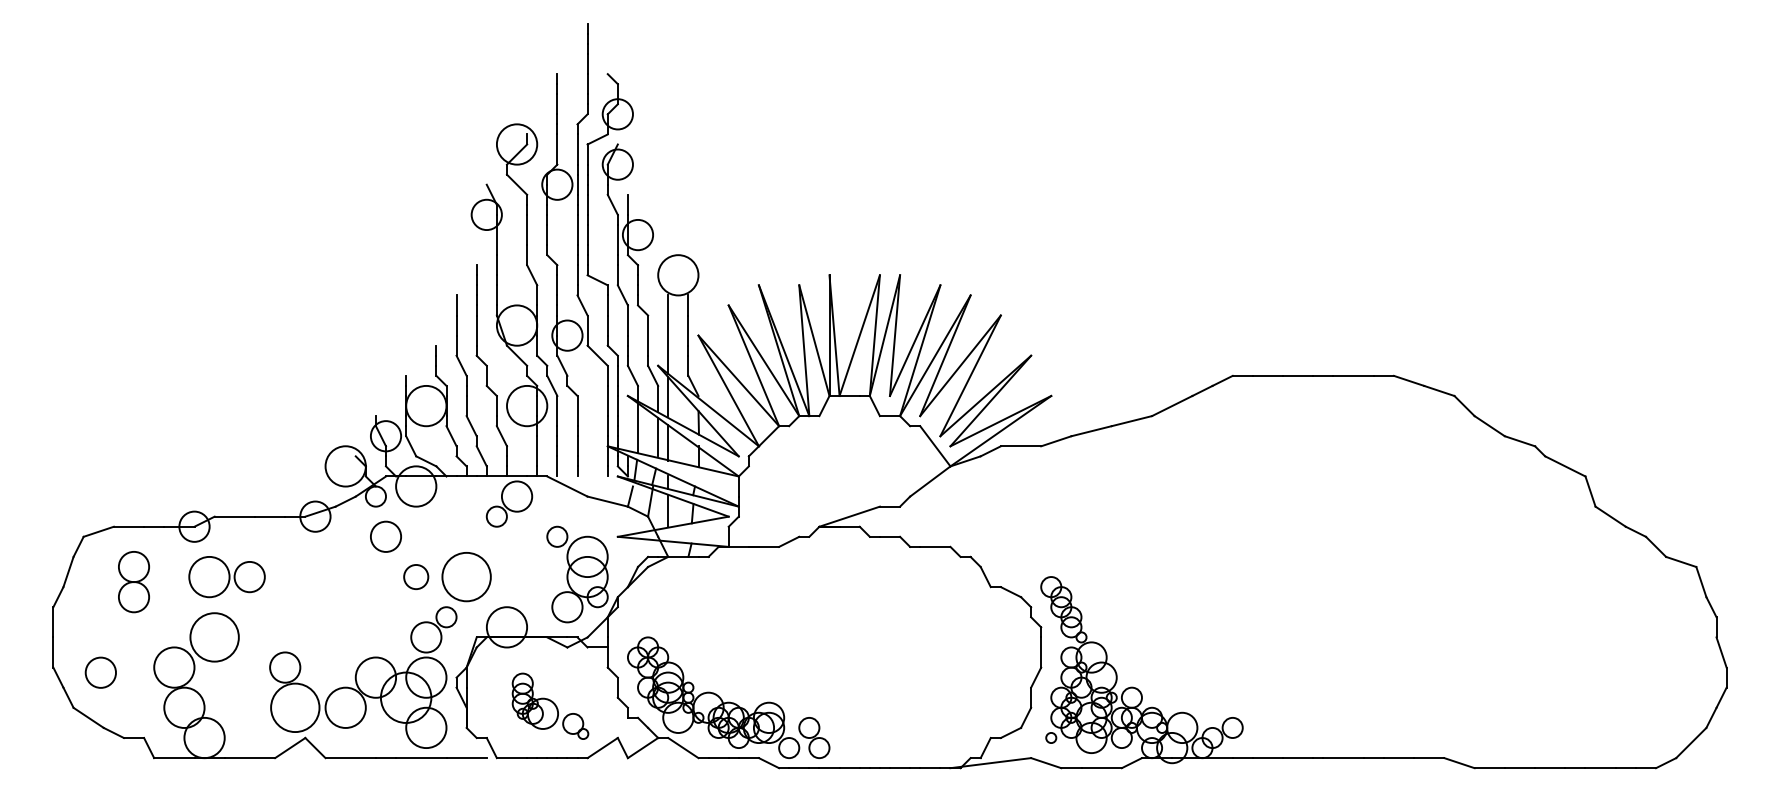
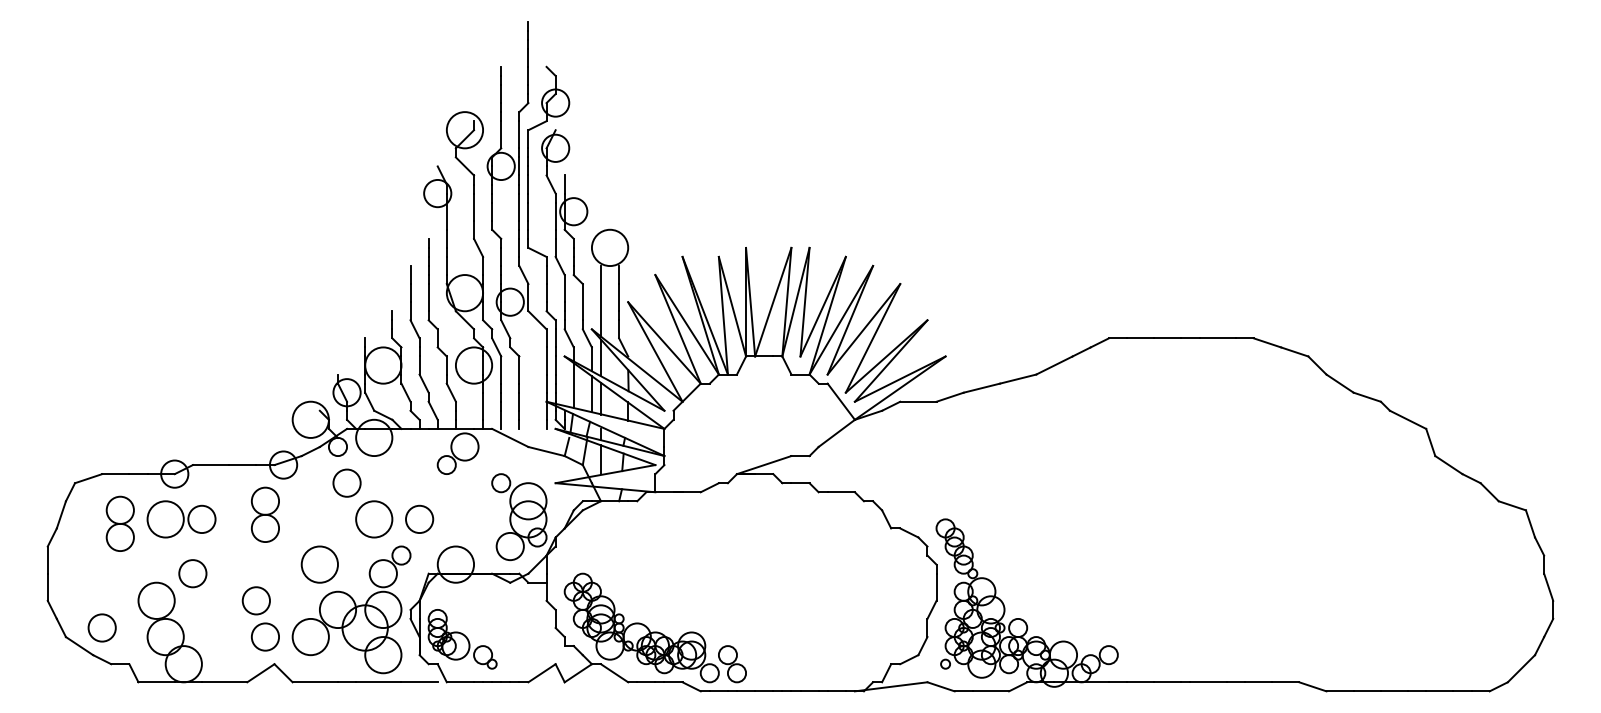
part: (295, 571) -> (265, 514), added
circle: (416, 576) -> (374, 518), size x1.67
circle: (466, 576) -> (419, 518), size x0.62
part: (226, 577) -> (181, 519), moved
circle: (355, 627) -> (319, 564), added
circle: (214, 637) -> (192, 573), size x0.62
circle: (100, 672) -> (101, 627), moved
part: (550, 705) -> (462, 638), moved
circle: (295, 707) -> (265, 636), size x0.62

